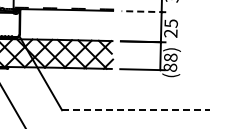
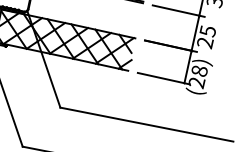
line: (143, 11) -> (178, 10), dashed -> solid
text: (170, 67) -> (197, 82), (88) -> (28)
line: (136, 110) -> (147, 125), dashed -> solid

